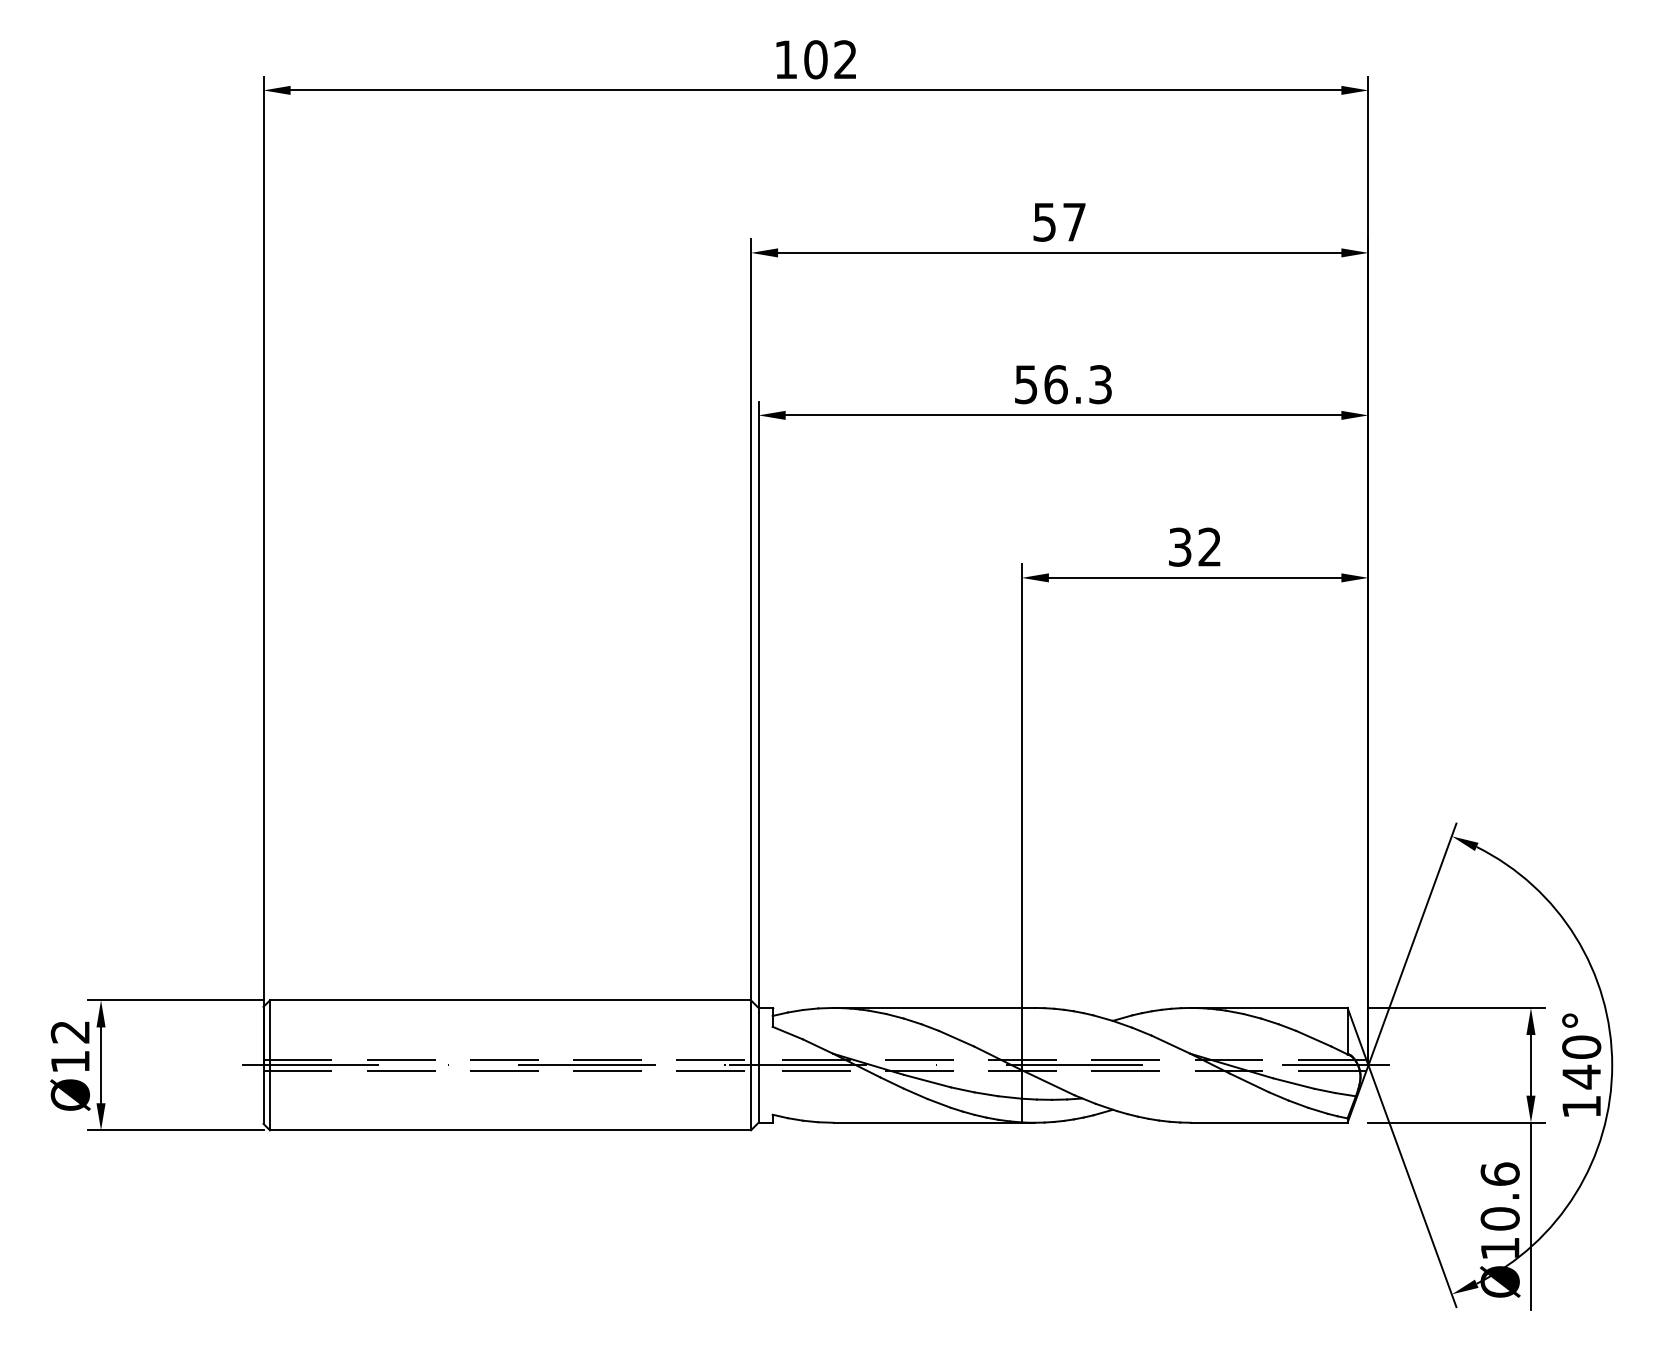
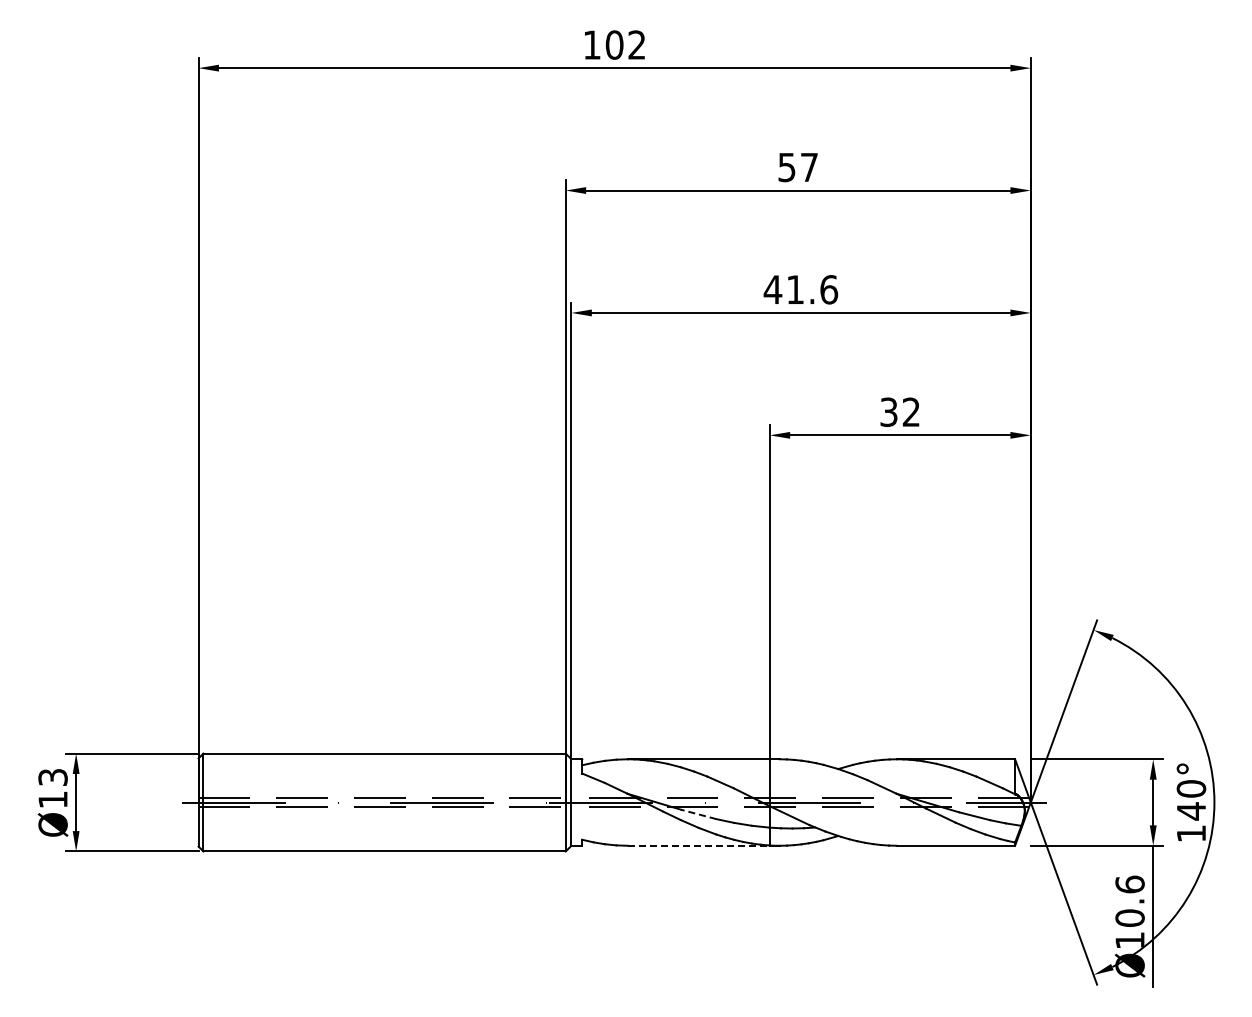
text: (1062, 384) -> (800, 289), 56.3 -> 41.6
text: (69, 1032) -> (52, 777), Ø12 -> Ø13
line: (927, 1081) -> (698, 814), solid -> dashed
line: (927, 1122) -> (698, 845), solid -> dashed

